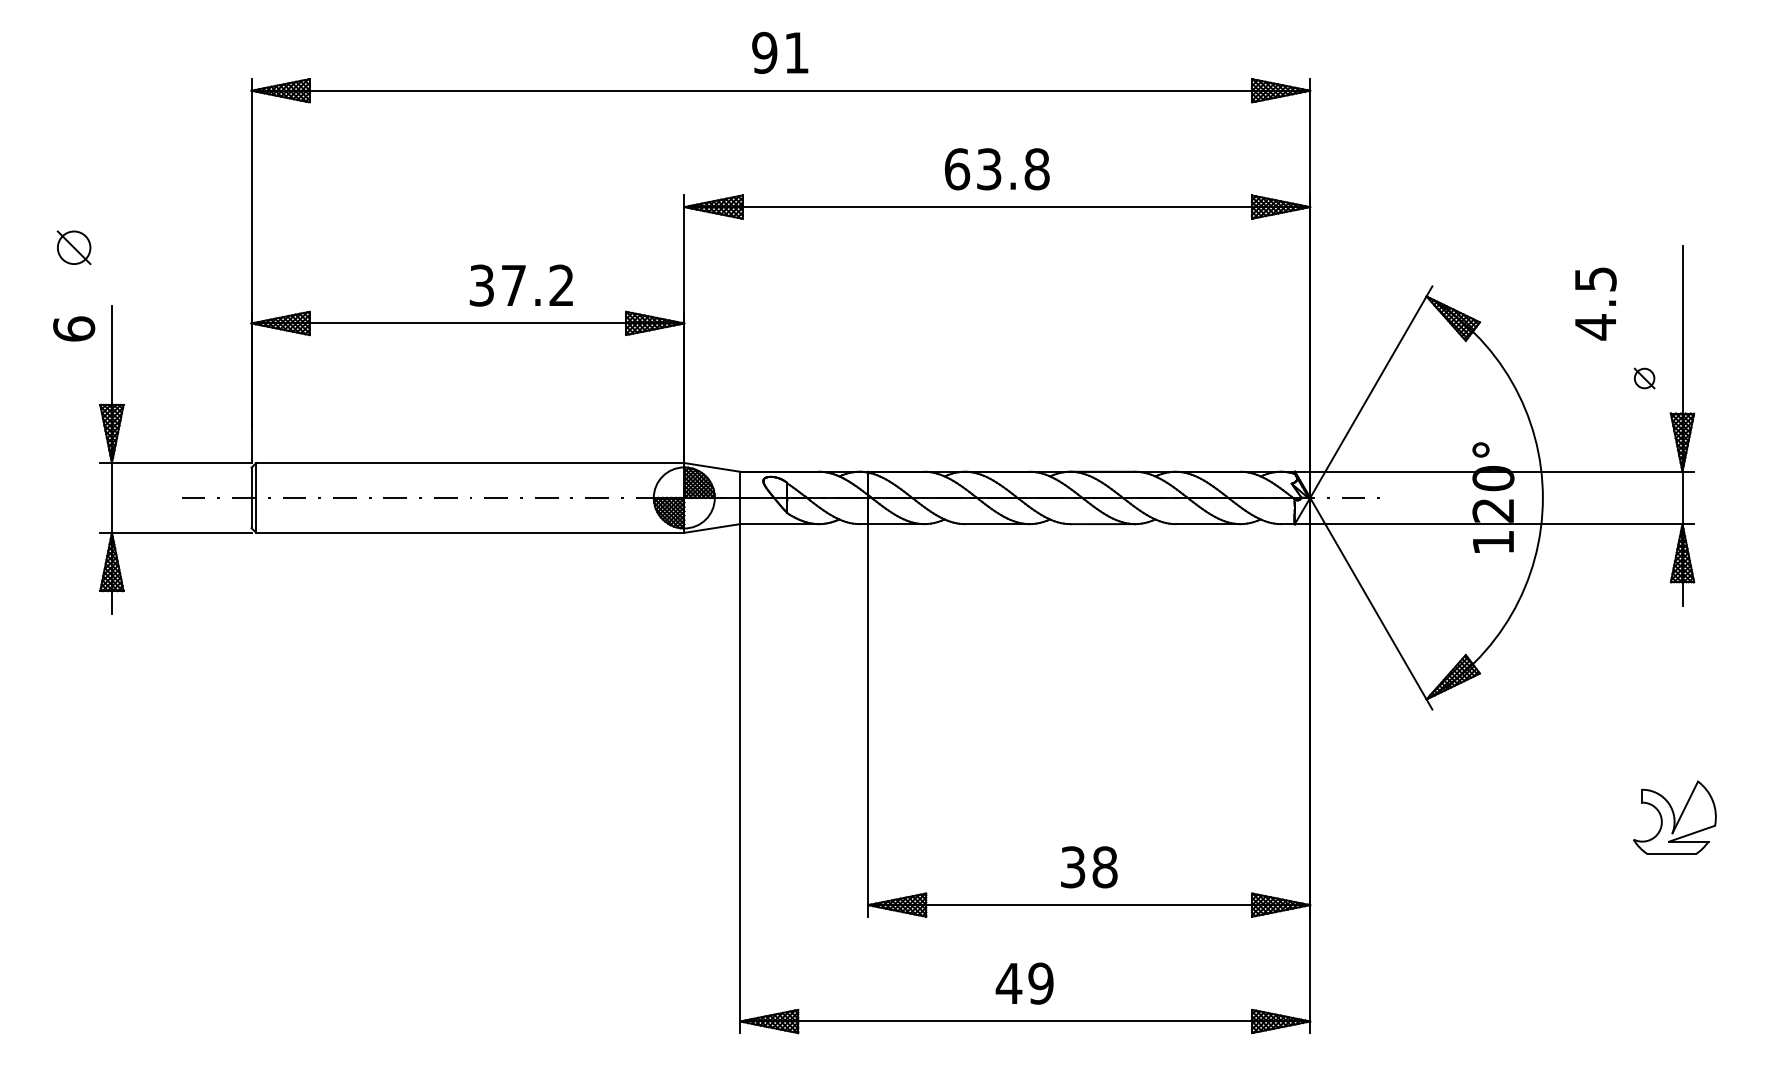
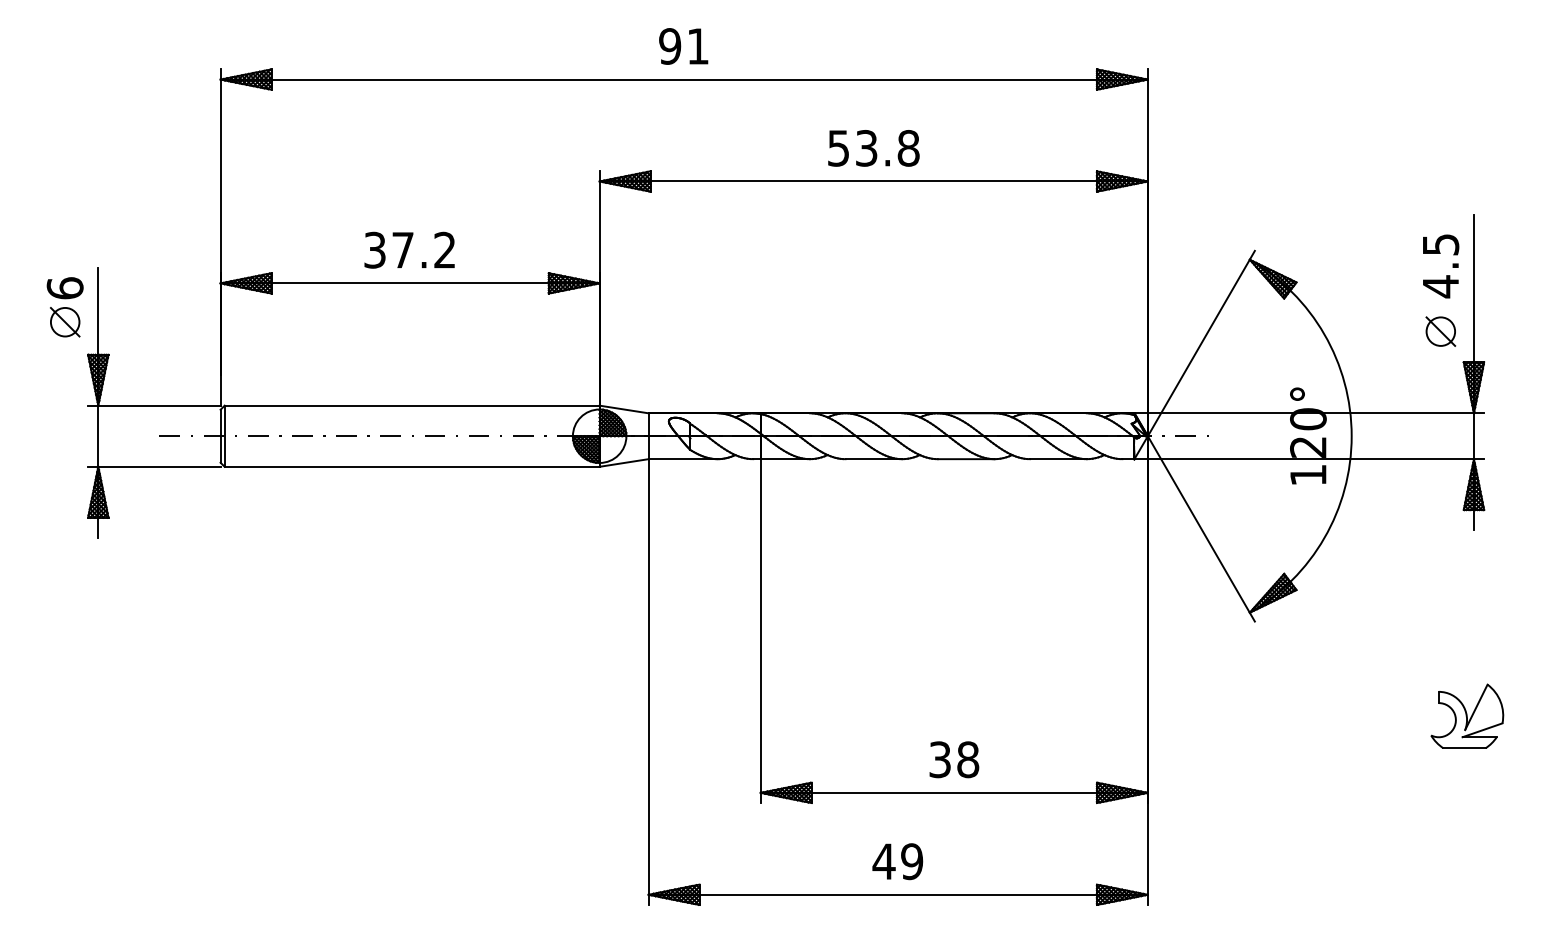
text: (957, 169) -> (838, 148), 63.8 -> 53.8
part: (73, 247) -> (64, 321), moved
text: (520, 285) -> (408, 250), moved
text: (1595, 303) -> (1440, 265), moved
part: (1644, 378) -> (1440, 331), size x1.67

